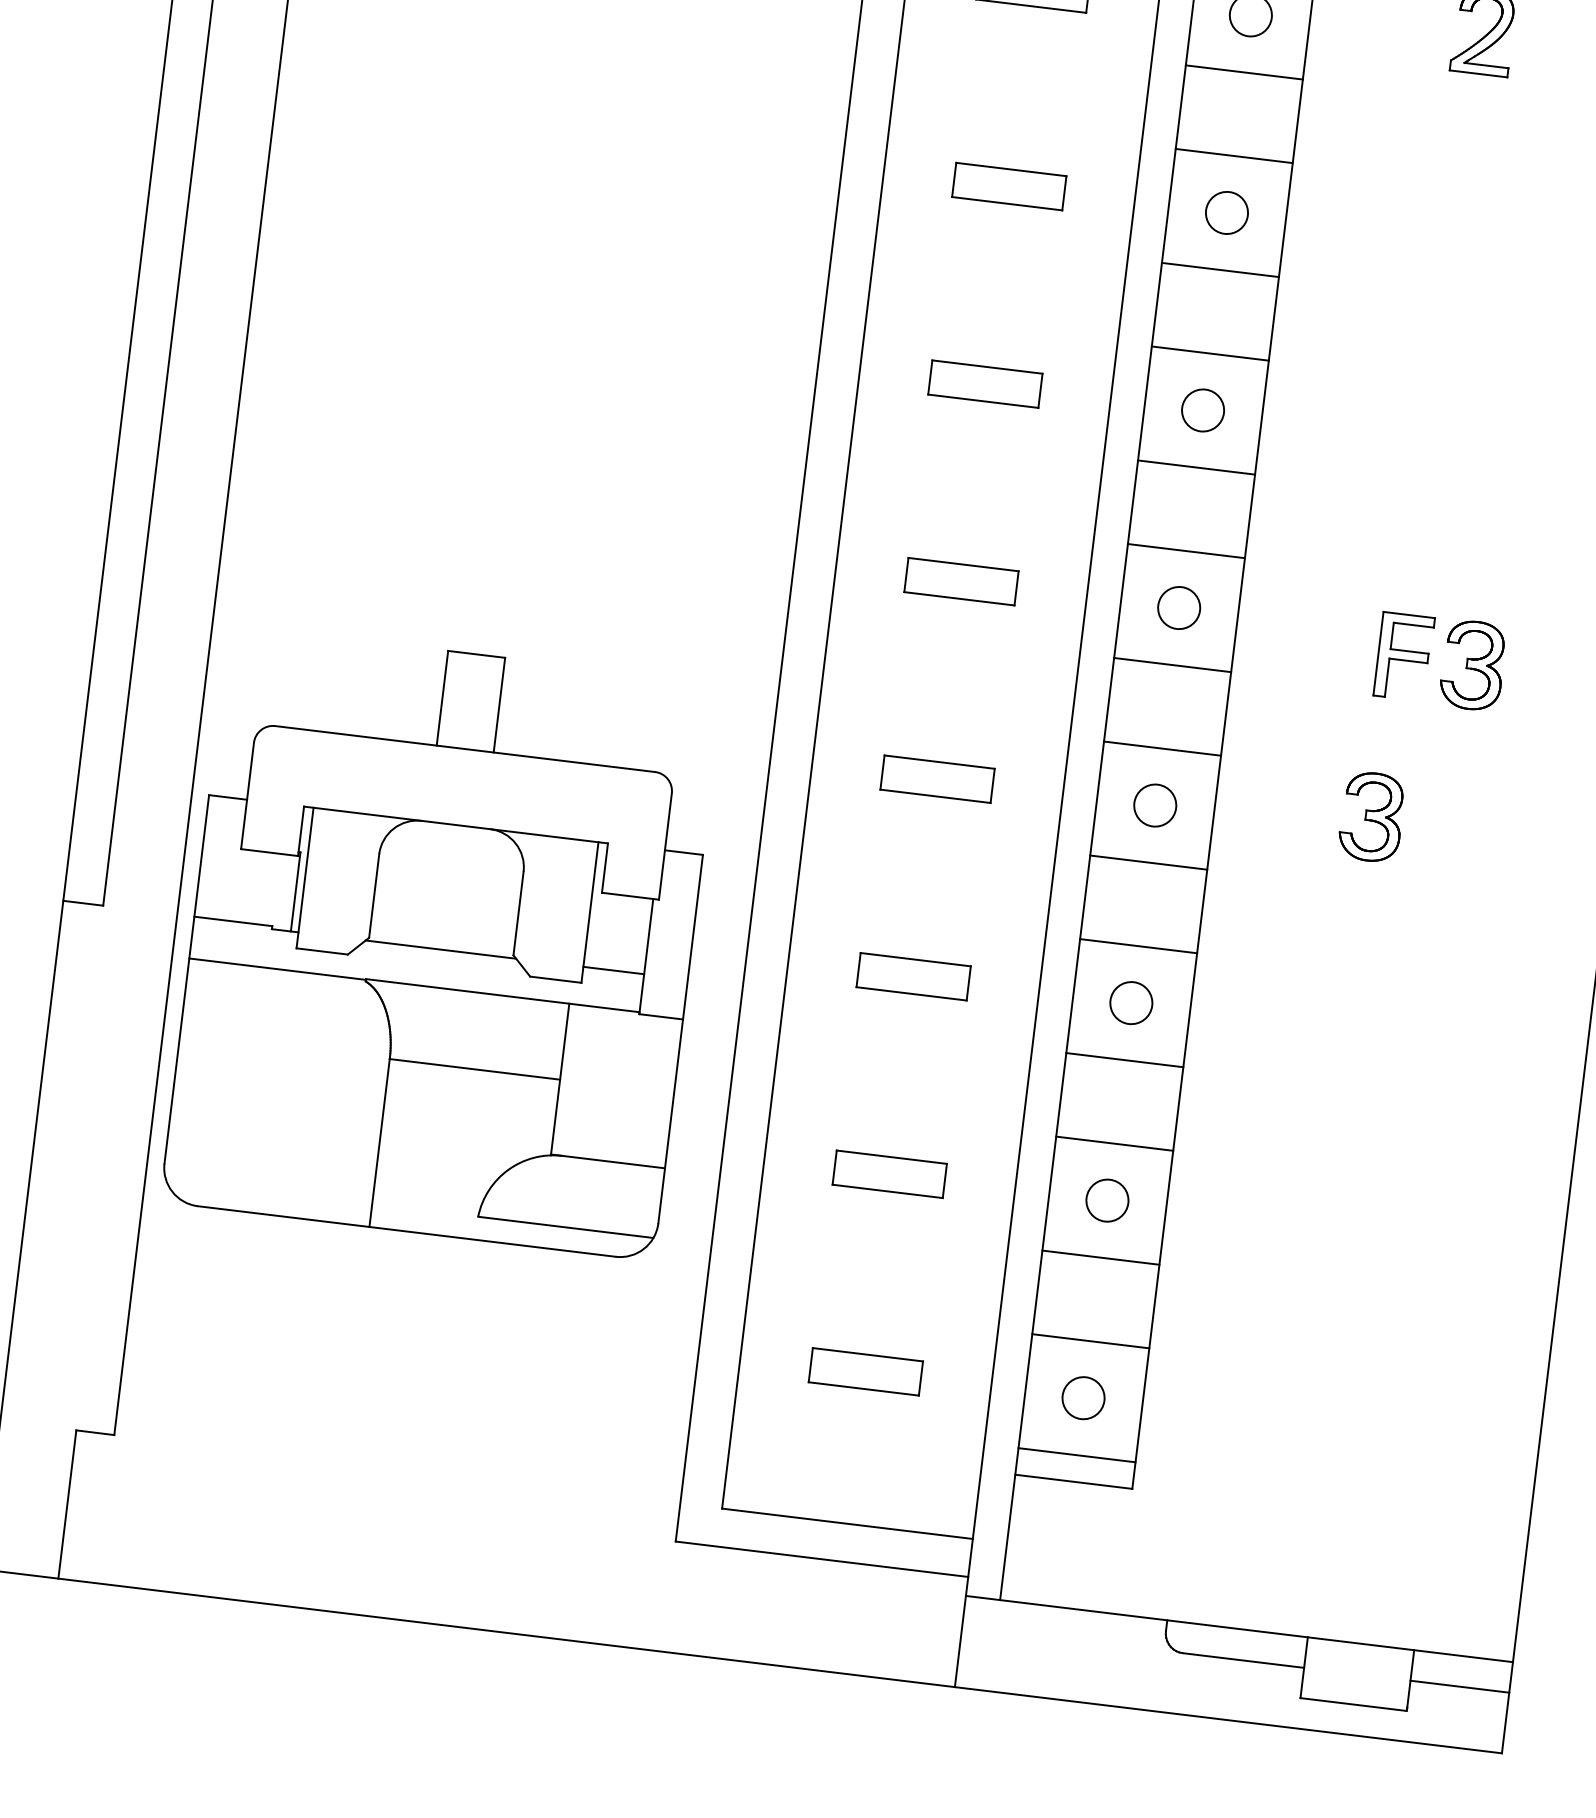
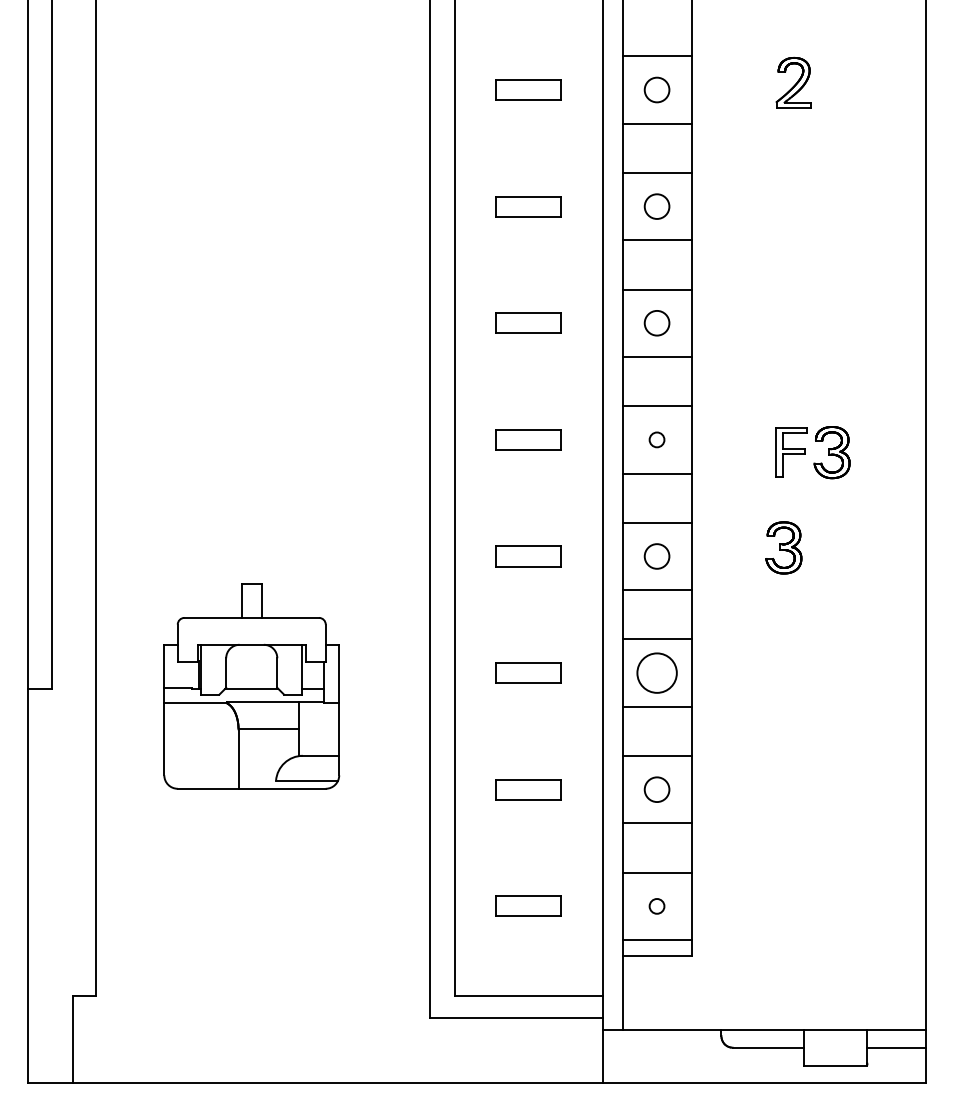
circle: (1178, 607) -> (656, 439), size x0.6
part: (441, 942) -> (251, 686), size x0.6
circle: (1130, 1001) -> (656, 672), size x1.6
circle: (1082, 1398) -> (656, 906), size x0.6

